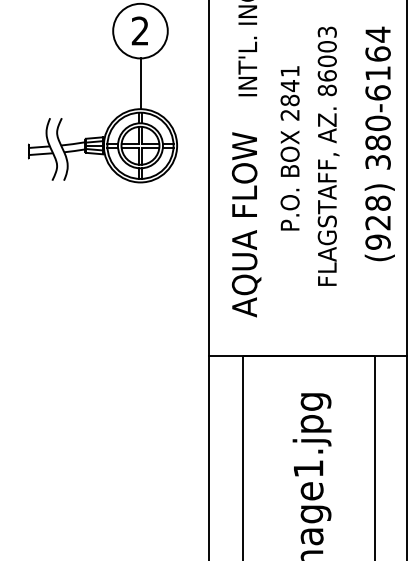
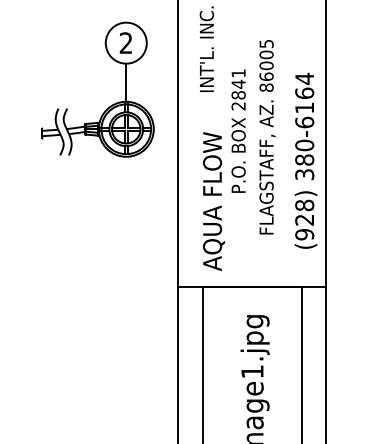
text: (325, 31) -> (265, 43), 86003 -> 86005
text: (379, 143) -> (305, 160), moved
text: (245, 224) -> (213, 201), moved

